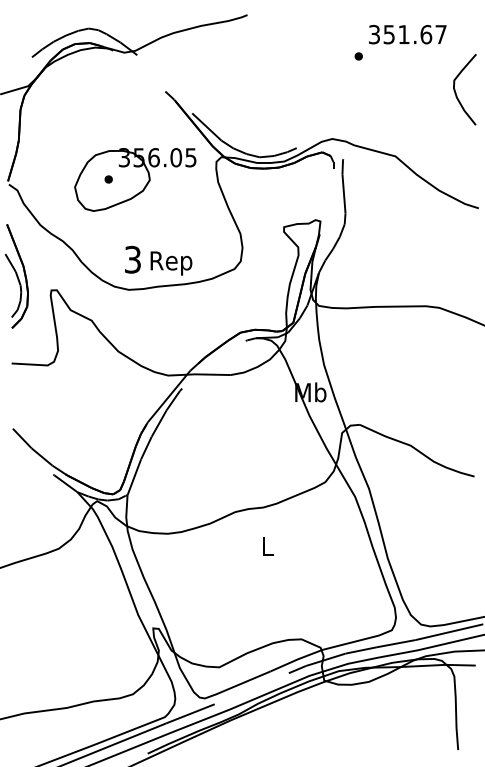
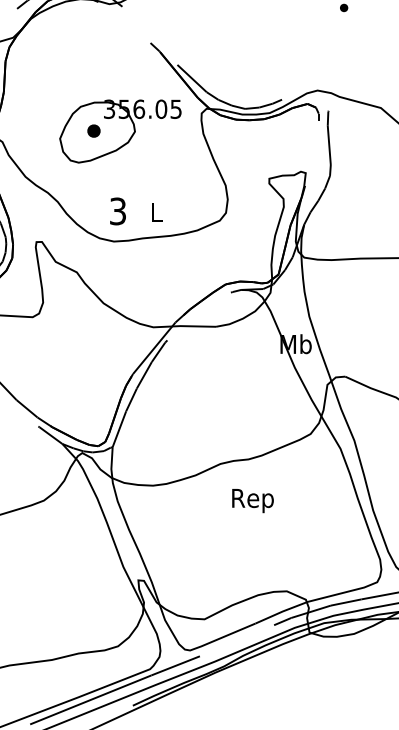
part: (108, 179) -> (93, 131), size x1.6
text: (171, 263) -> (156, 215), Rep -> L
text: (267, 549) -> (252, 501), L -> Rep

